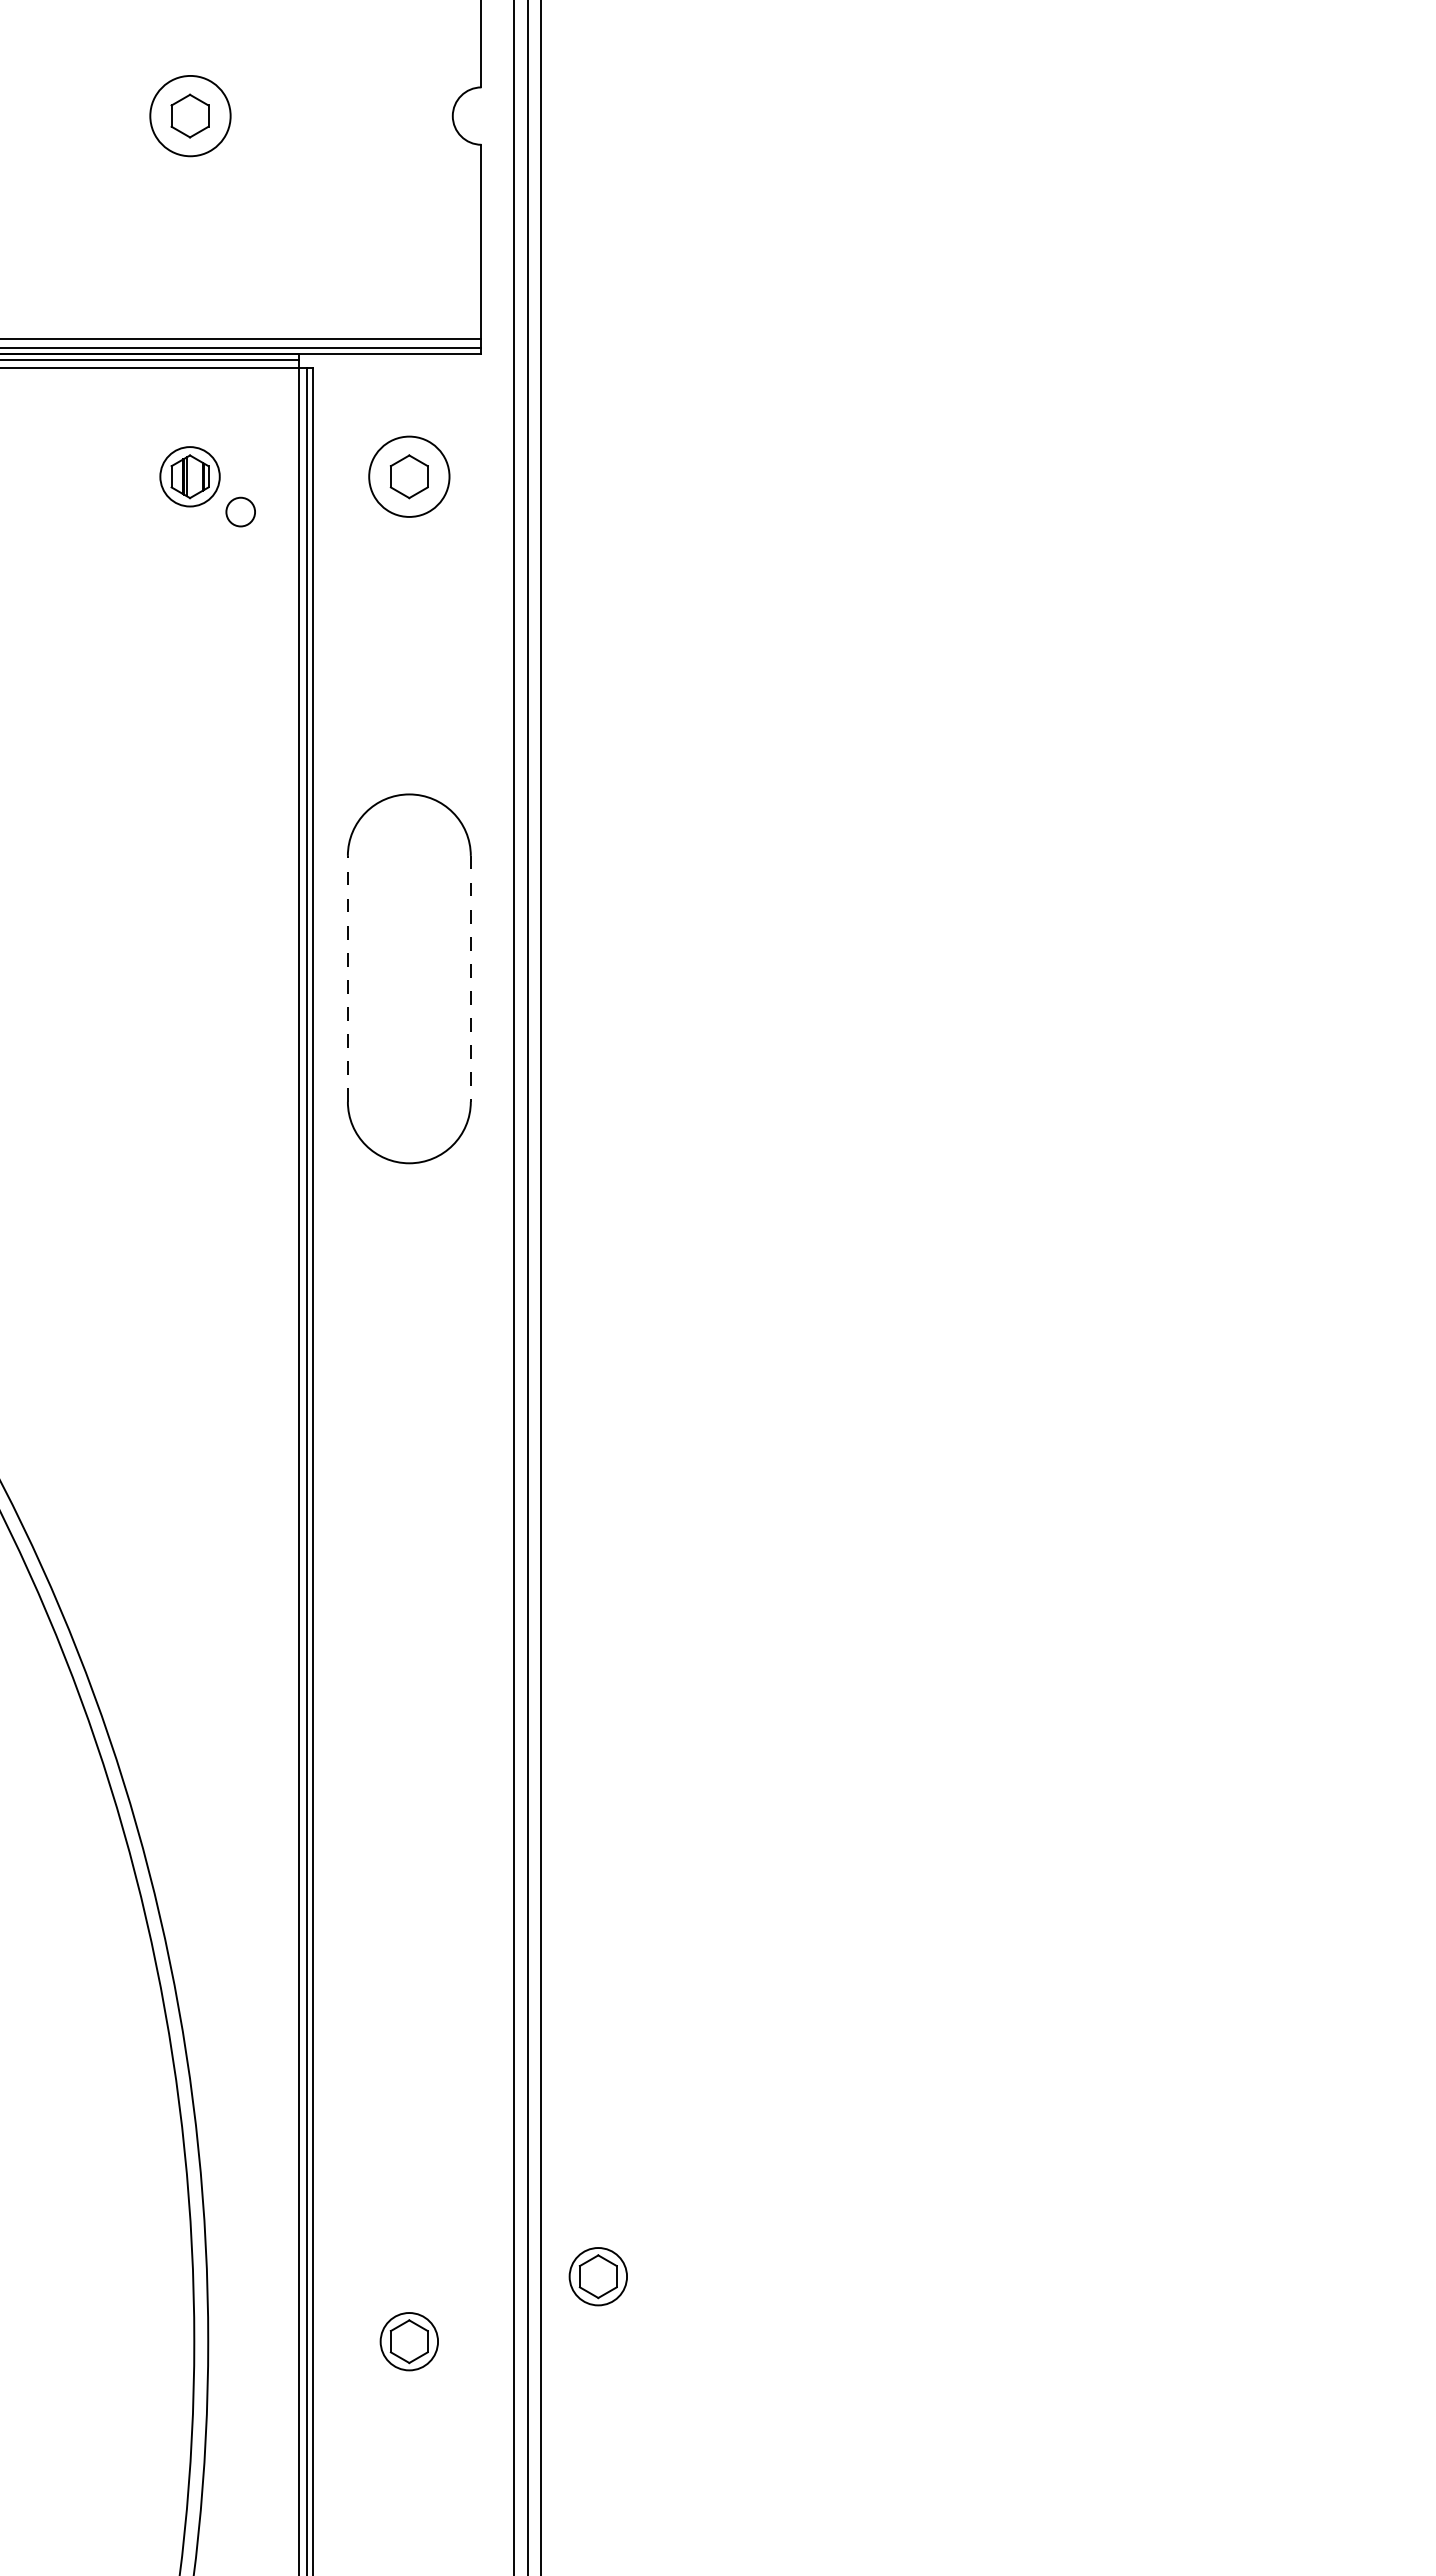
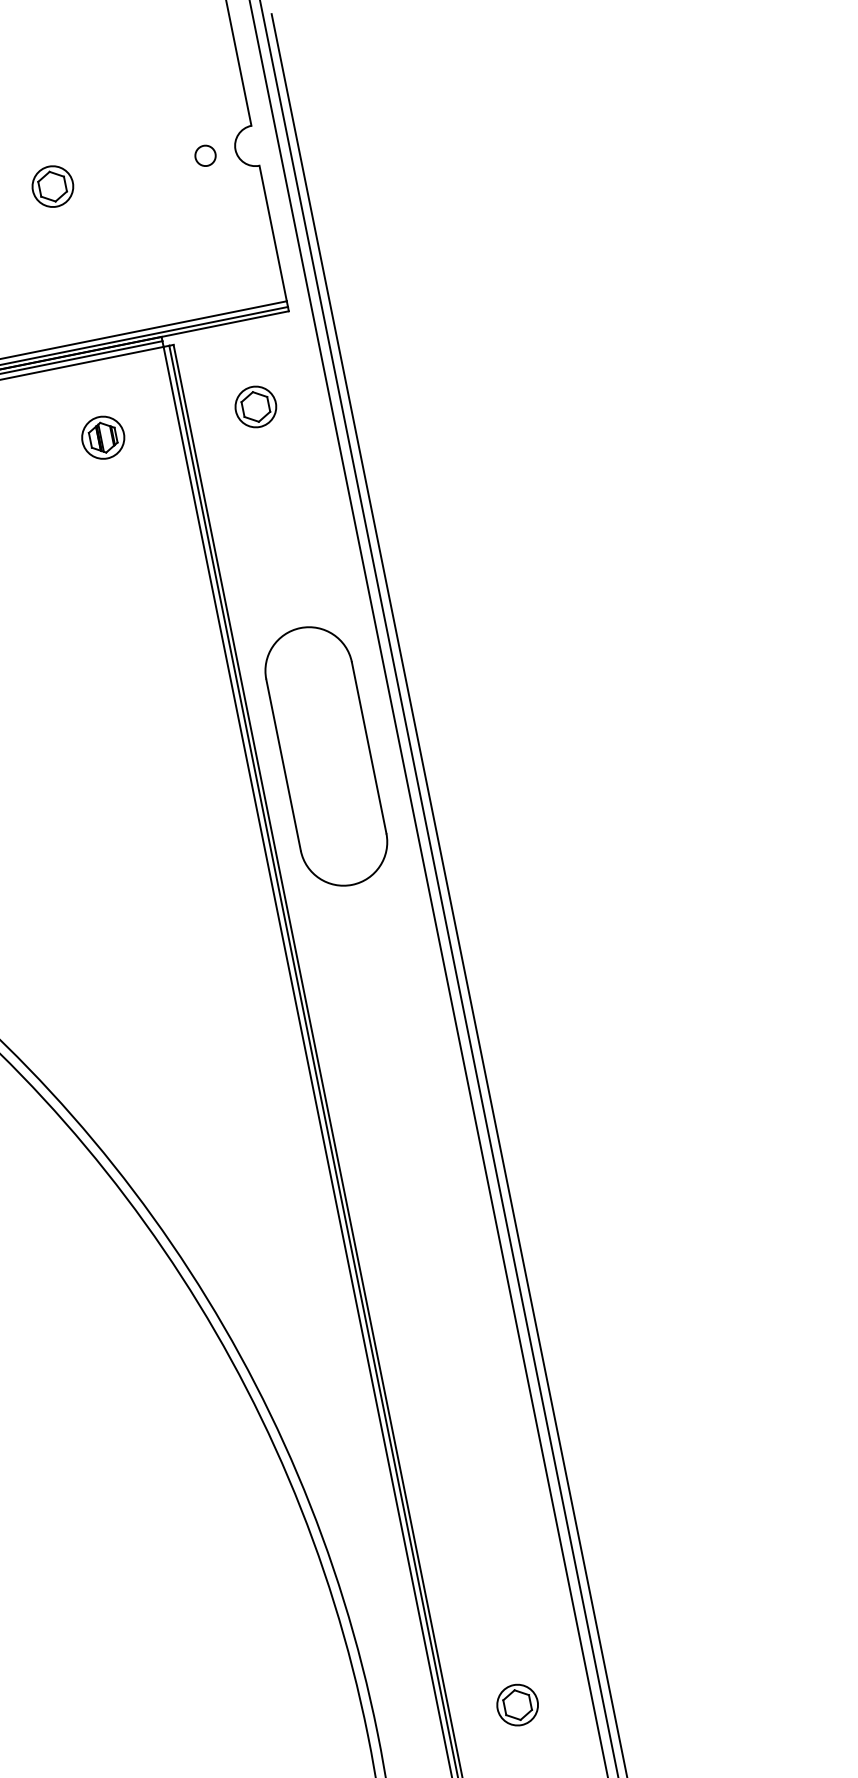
circle: (190, 115) -> (52, 186), size x0.71
circle: (409, 476) -> (255, 406), size x0.71
circle: (240, 511) -> (205, 155), moved
line: (347, 978) -> (283, 764), dashed -> solid
line: (470, 978) -> (368, 747), dashed -> solid
part: (597, 2276) -> (639, 1633), removed

